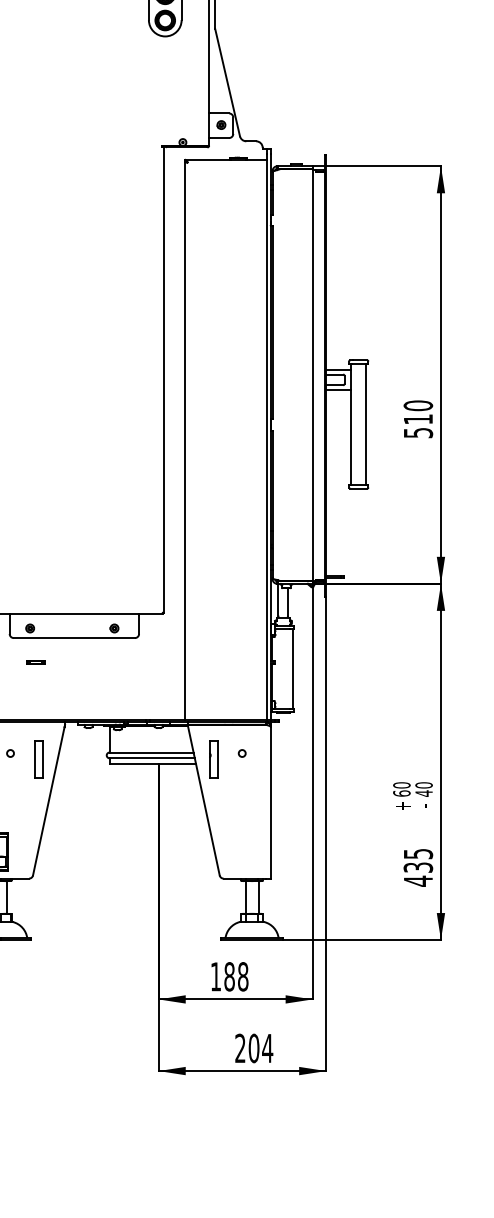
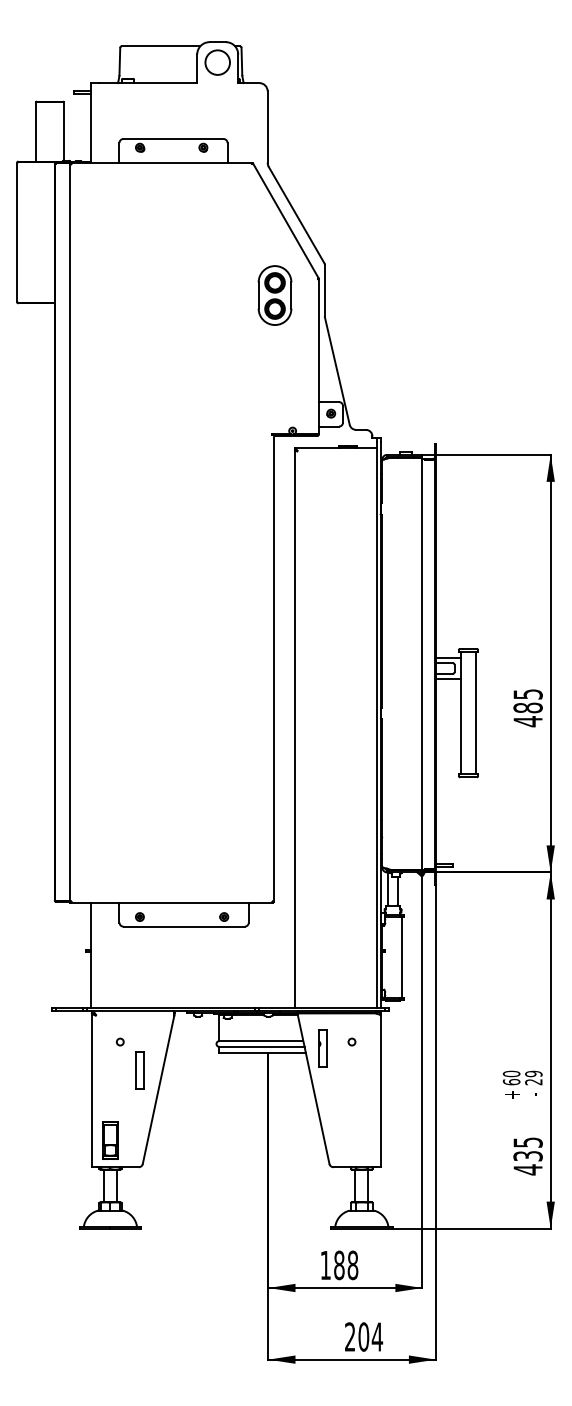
text: (417, 419) -> (527, 708), 510 -> 485
line: (35, 661) -> (145, 950), removed
part: (38, 759) -> (139, 1070), moved
text: (423, 789) -> (533, 1078), 40 -> 29

